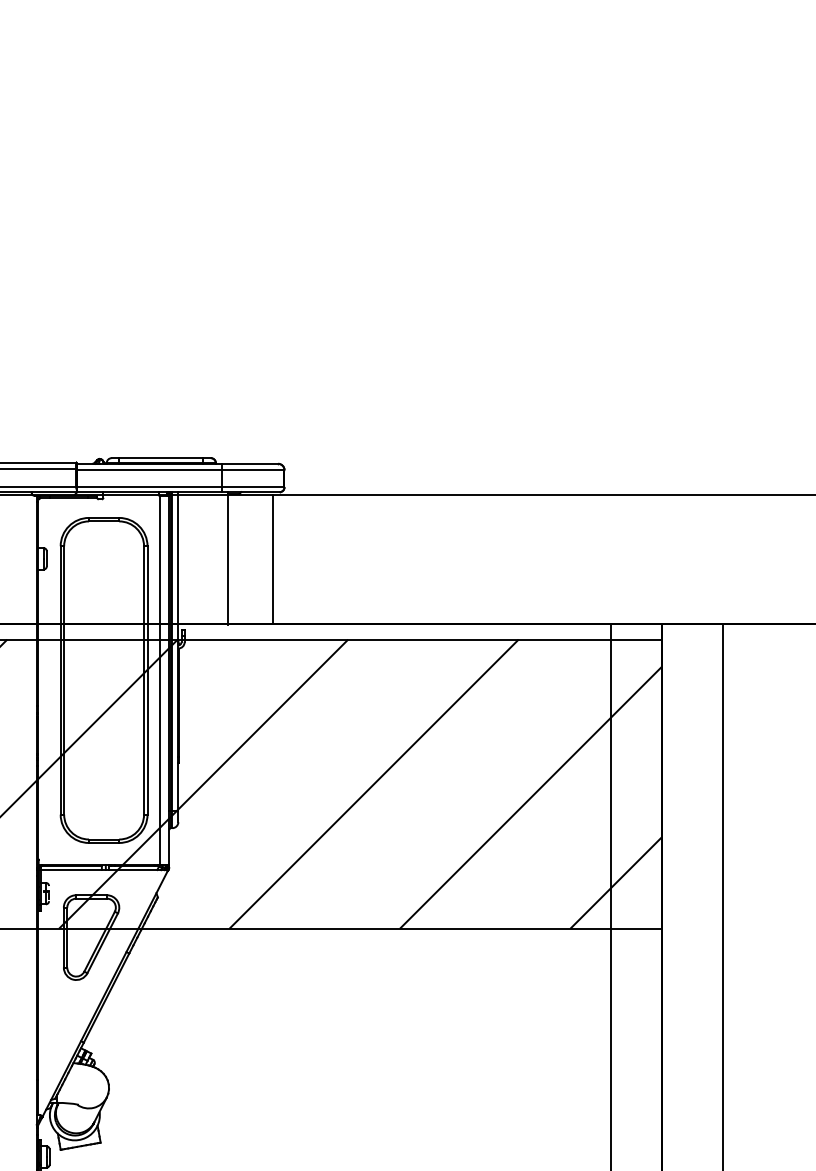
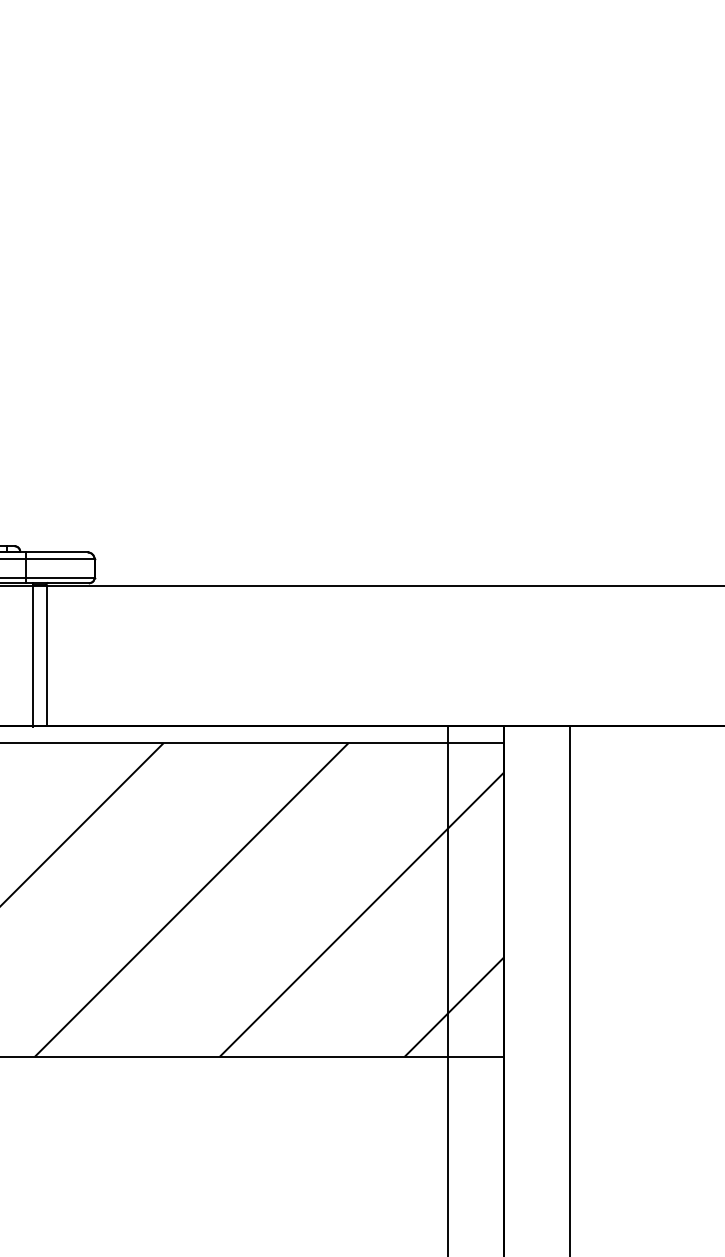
line: (273, 558) -> (46, 655), moved

